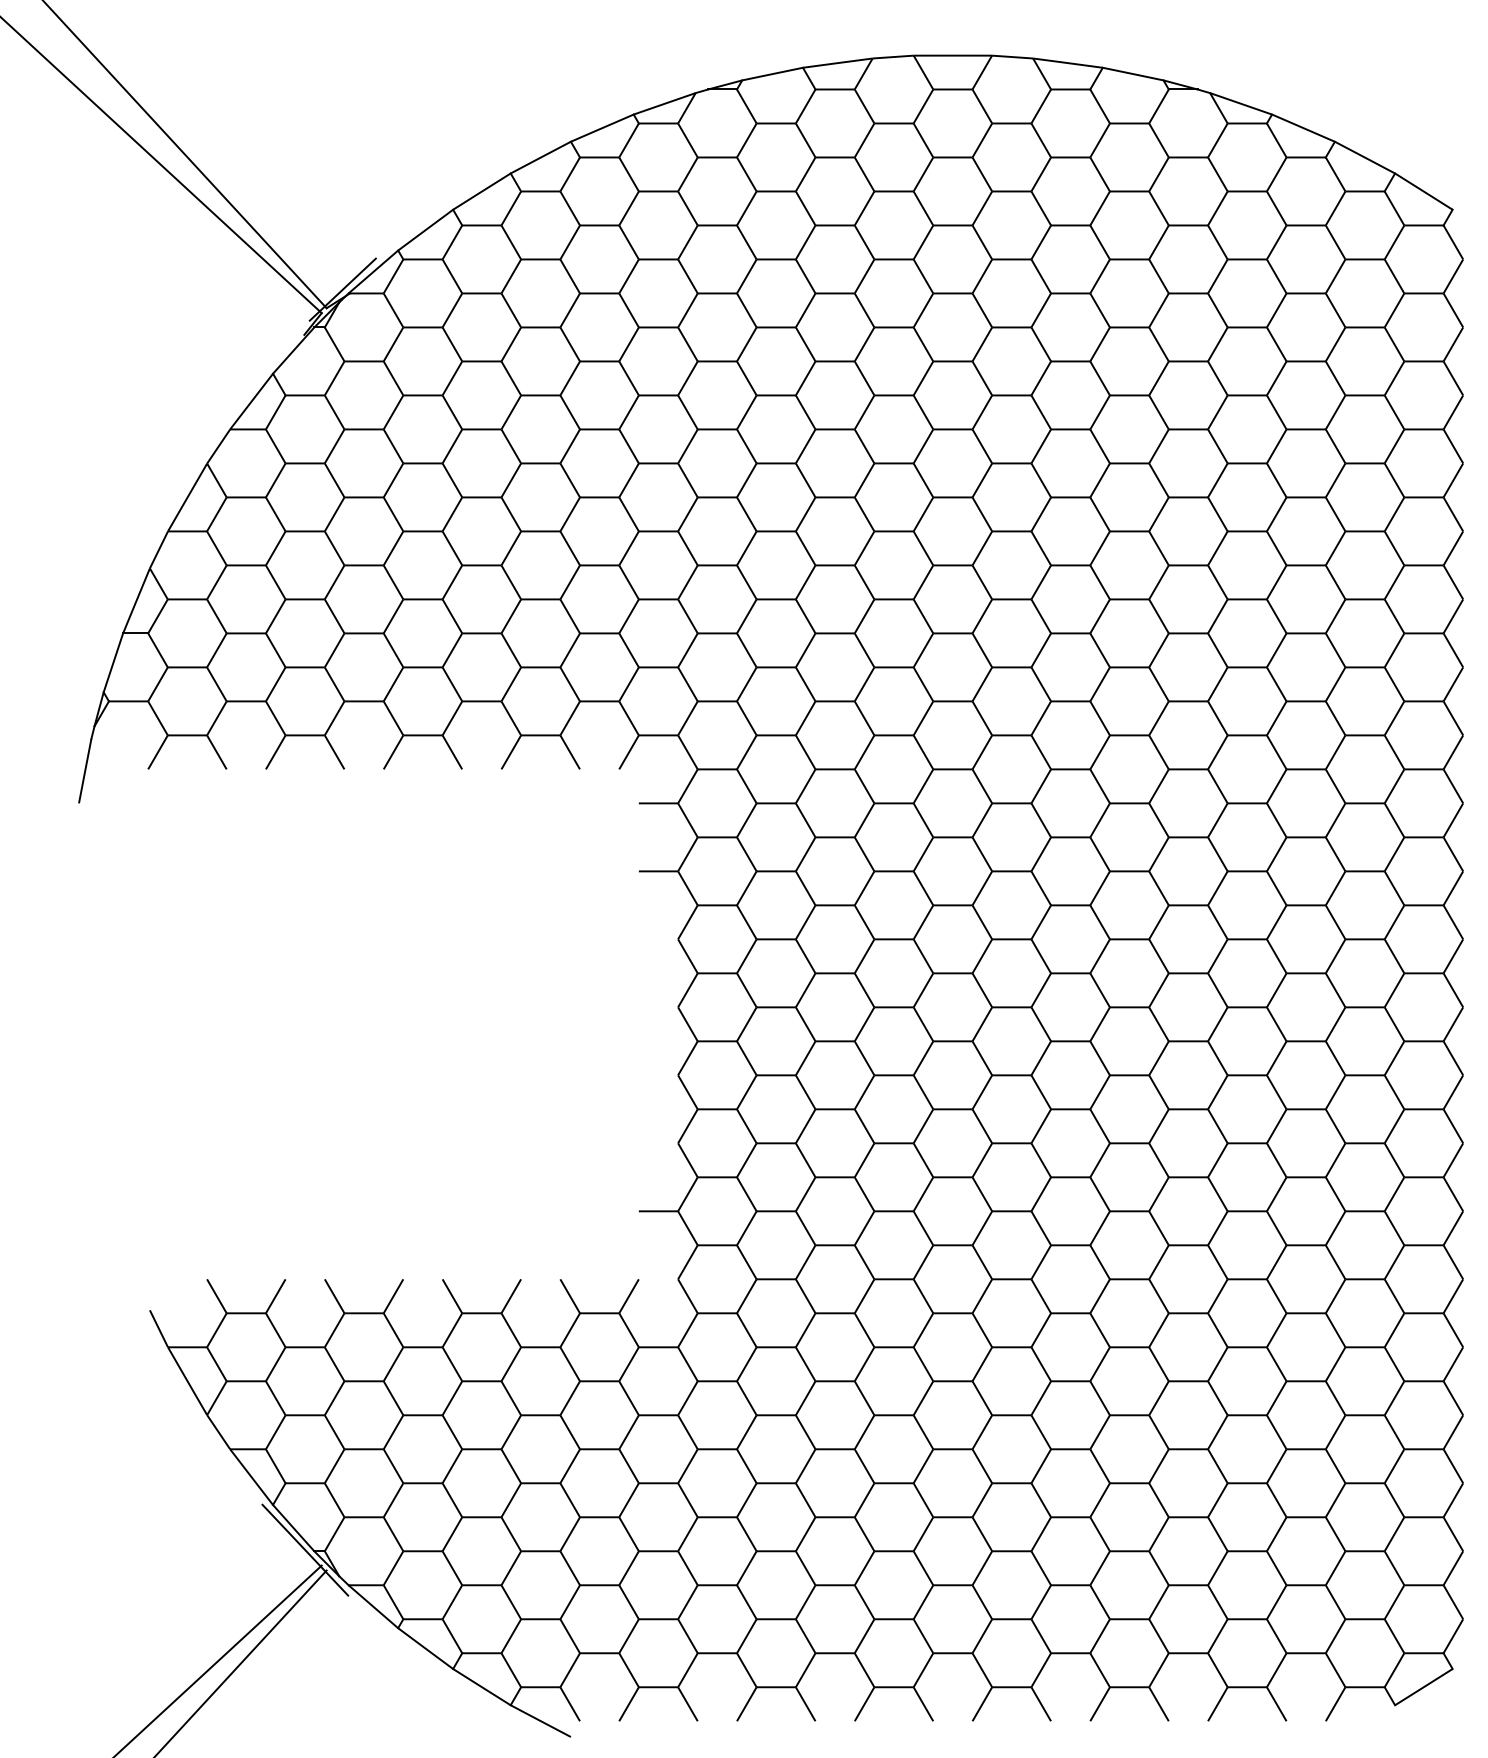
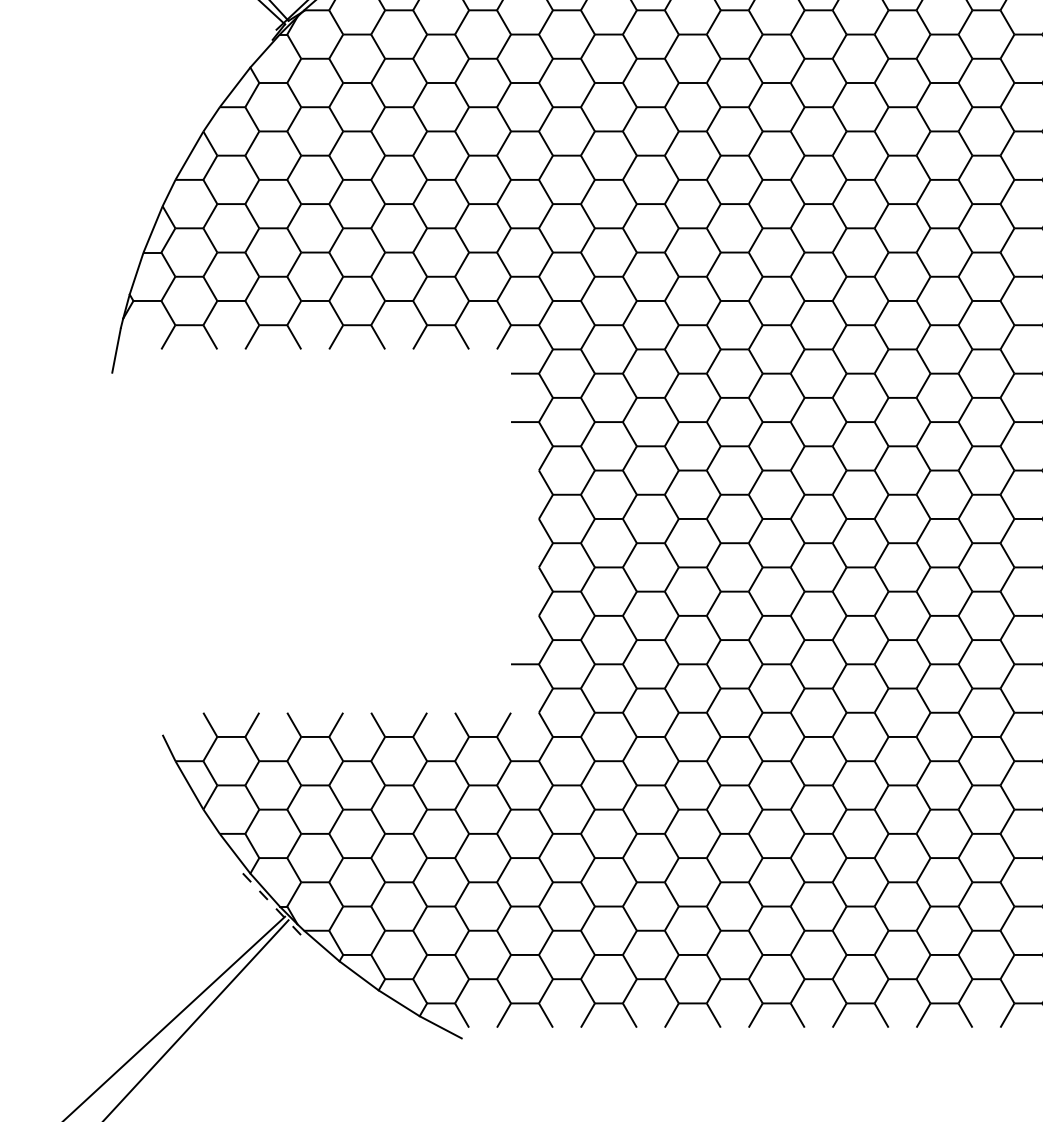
line: (305, 1550) -> (273, 905), solid -> dashed

